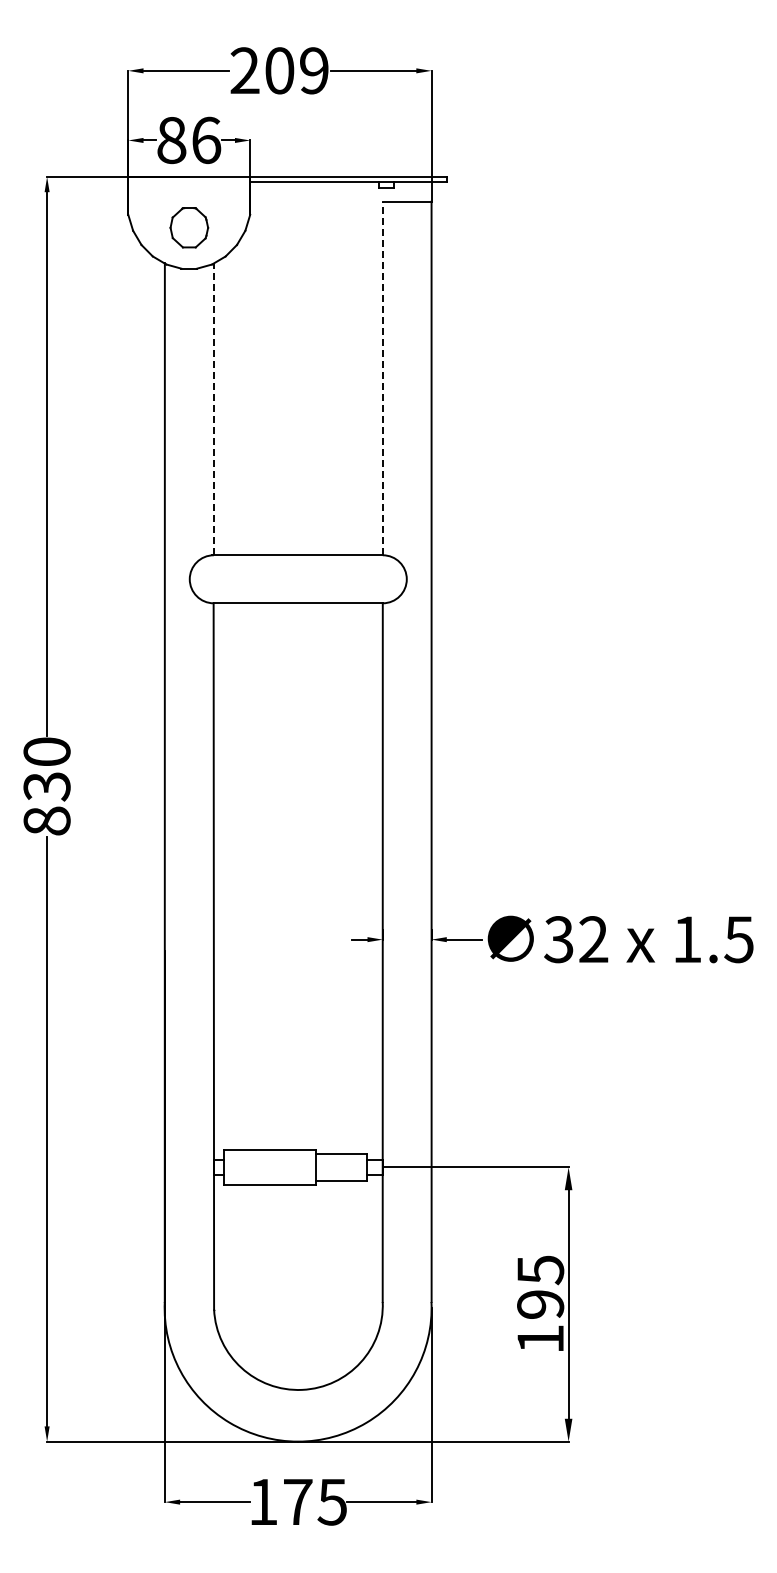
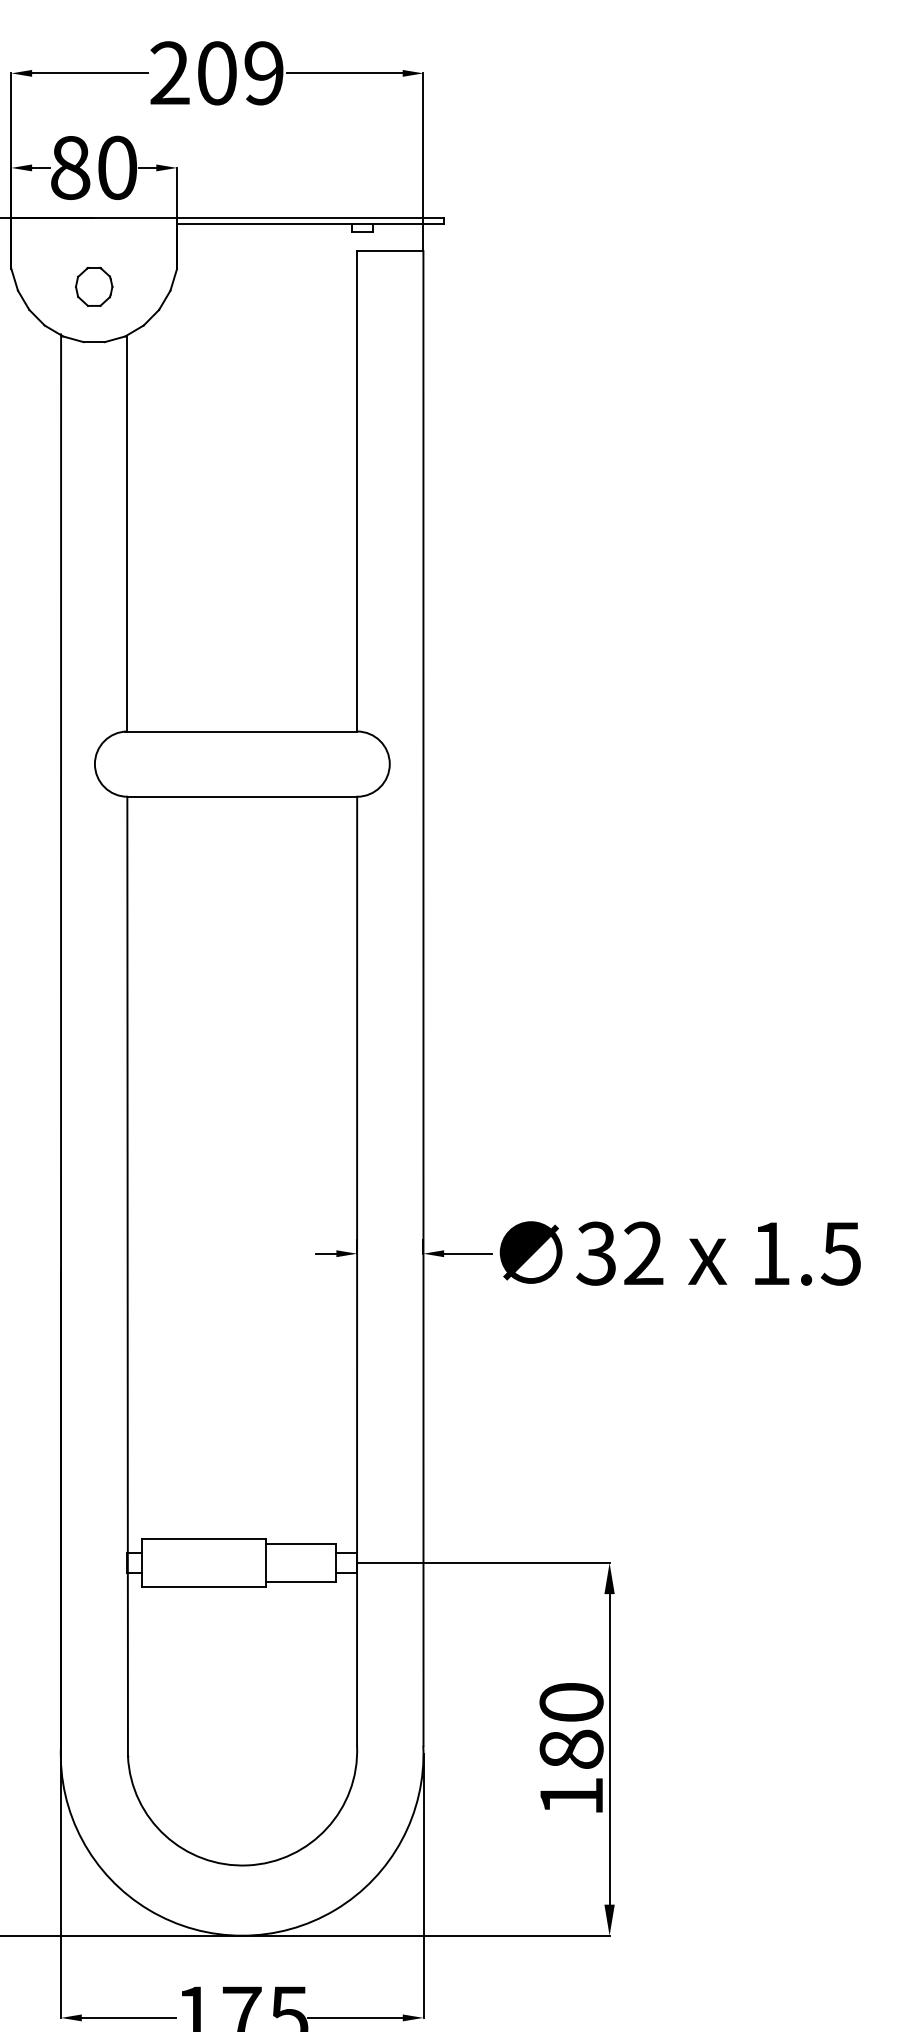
text: (206, 139) -> (117, 166), 86 -> 80
part: (188, 228) -> (93, 287), size x0.71
line: (382, 378) -> (356, 491), dashed -> solid
line: (213, 409) -> (127, 533), dashed -> solid
text: (540, 1286) -> (571, 1724), 195 -> 180

